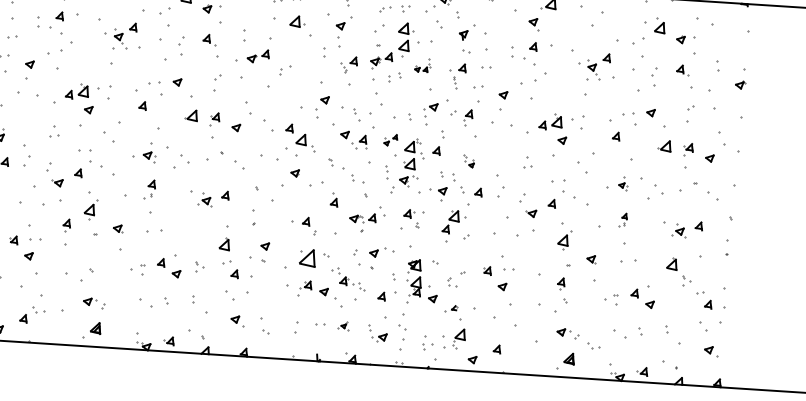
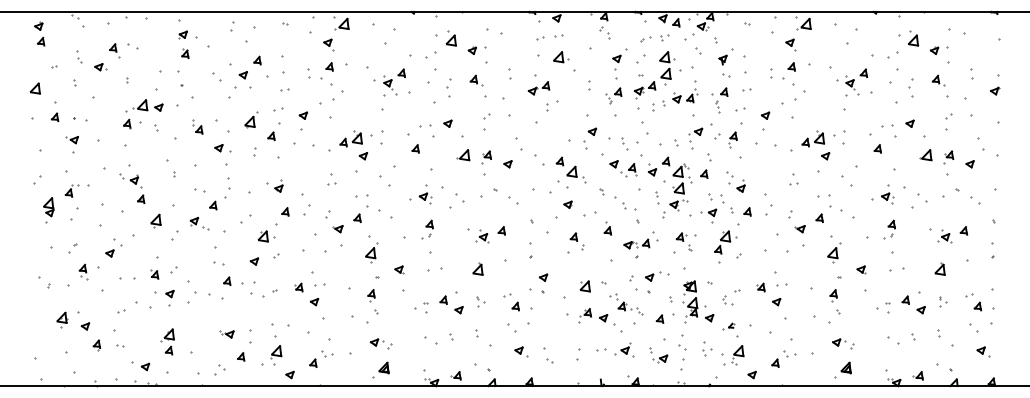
part: (342, 31) -> (619, 63), moved
part: (257, 56) -> (538, 88), moved
part: (422, 64) -> (685, 91), size x1.67
part: (390, 140) -> (658, 166), size x1.67
part: (468, 160) -> (735, 181), size x1.67
part: (623, 183) -> (887, 194), size x1.43
part: (622, 219) -> (889, 229), size x1.43
part: (66, 225) -> (371, 295), moved
part: (308, 226) -> (576, 241), moved
part: (224, 243) -> (477, 268), moved
part: (306, 258) -> (584, 286), size x0.62
part: (686, 280) -> (943, 301), moved
part: (343, 325) -> (624, 349), size x1.67
part: (427, 343) -> (707, 348), moved
part: (594, 345) -> (789, 353), moved

